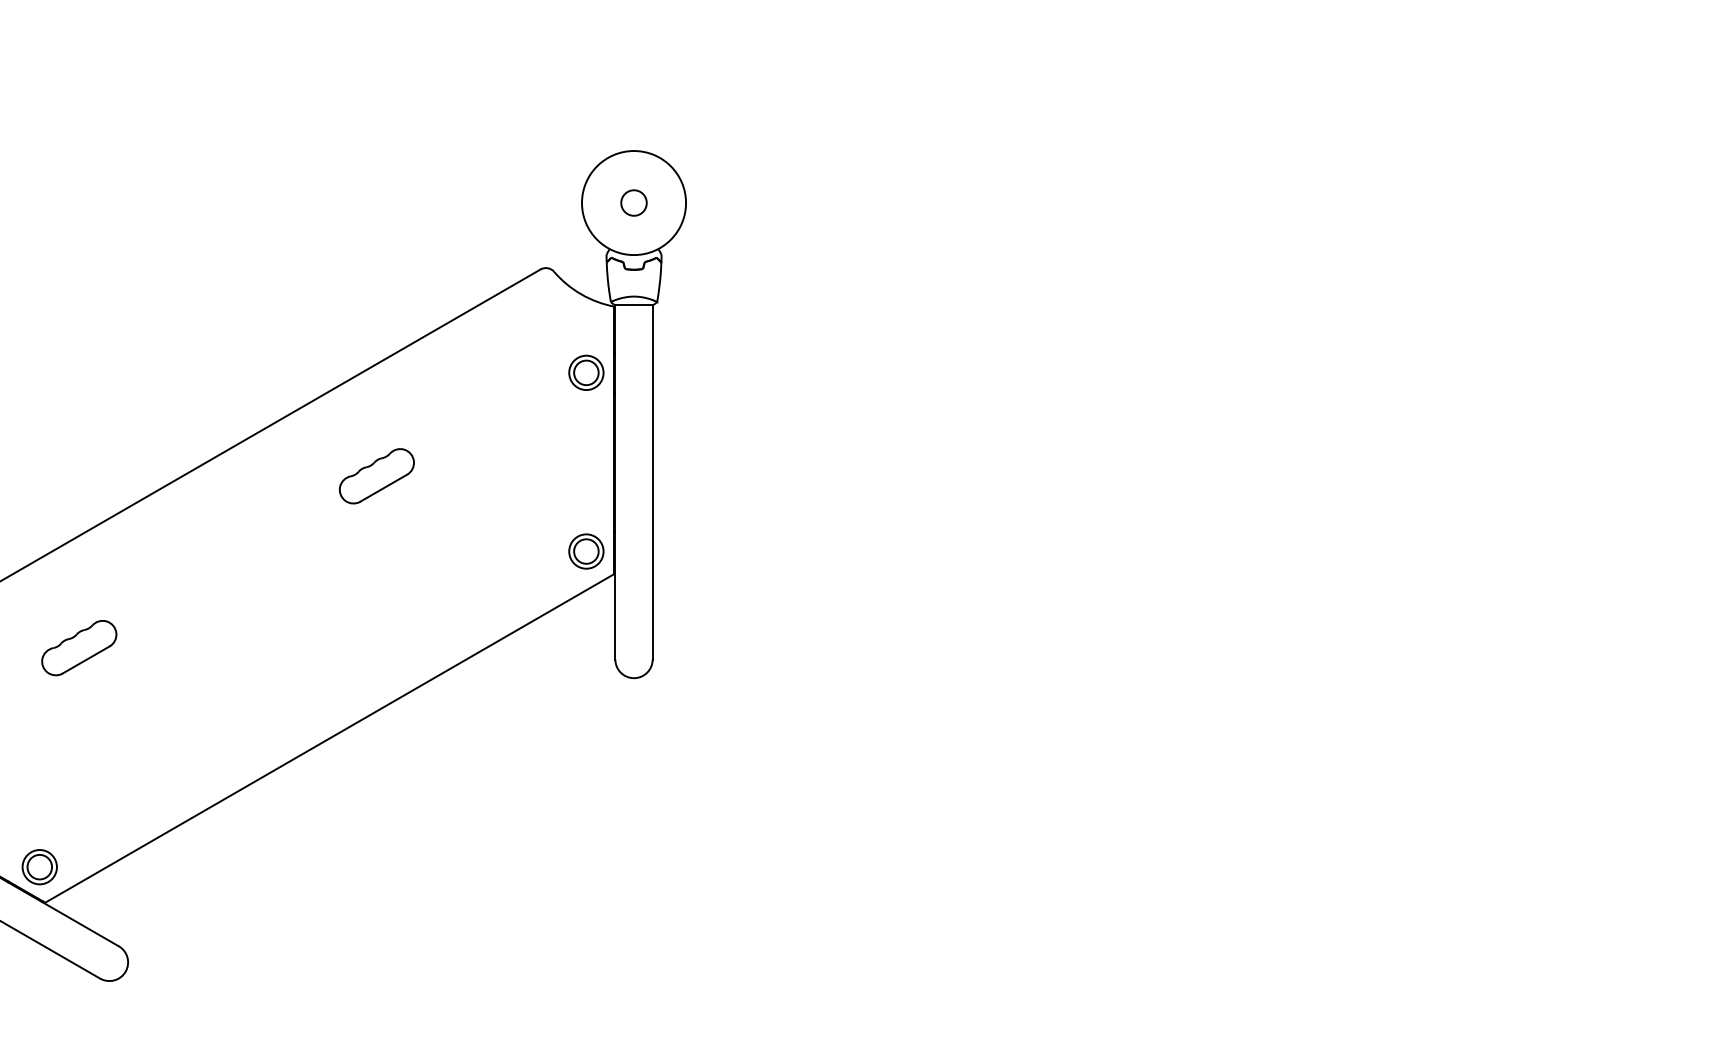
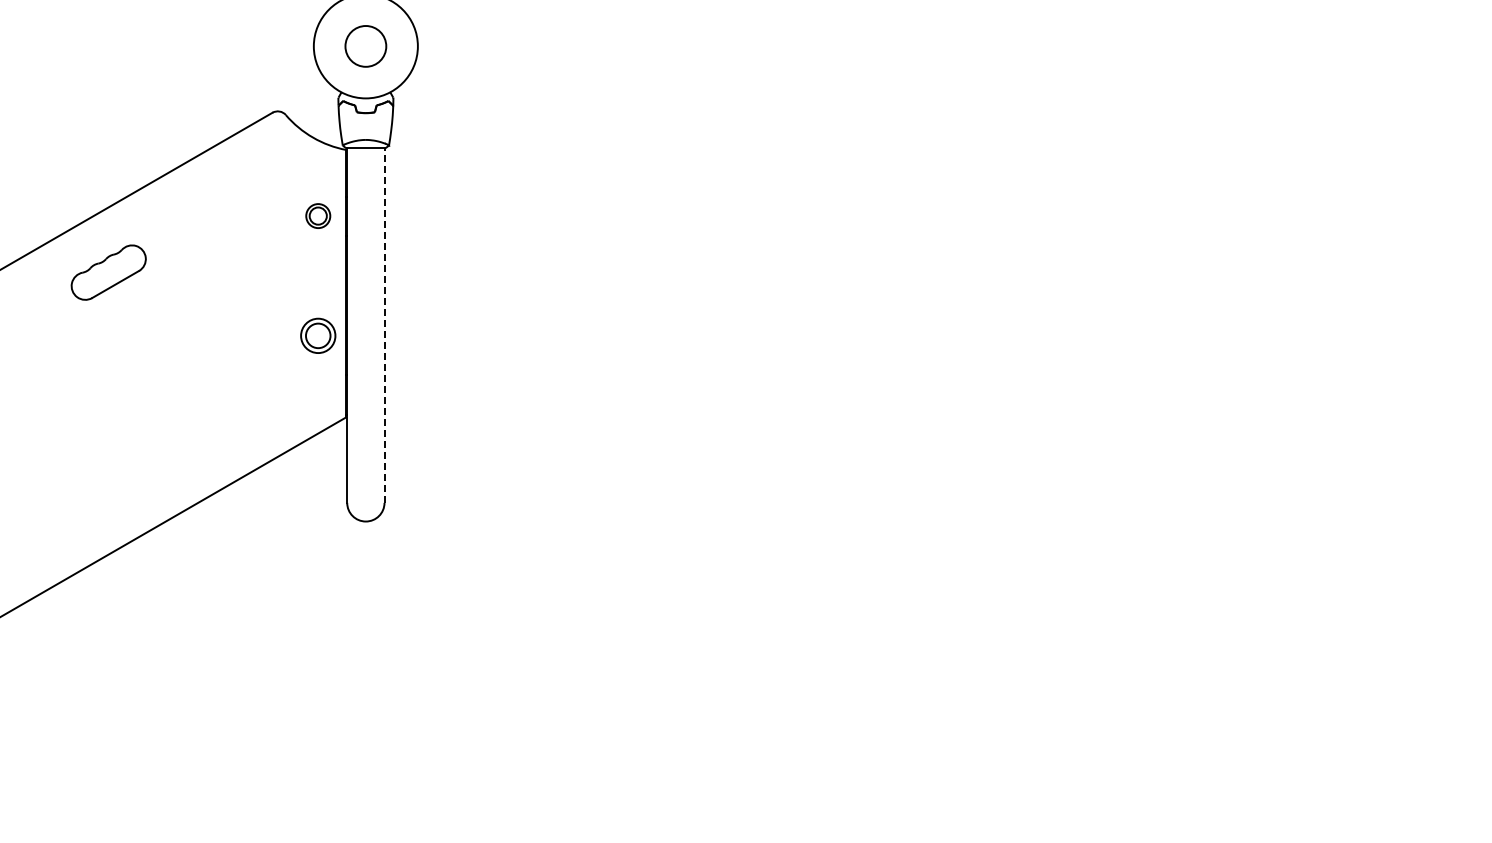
circle: (633, 202) -> (365, 45), size x1.6
part: (586, 372) -> (318, 215), size x0.7
part: (376, 476) -> (108, 272), moved
line: (652, 481) -> (384, 324), solid -> dashed
part: (586, 551) -> (318, 335), moved

